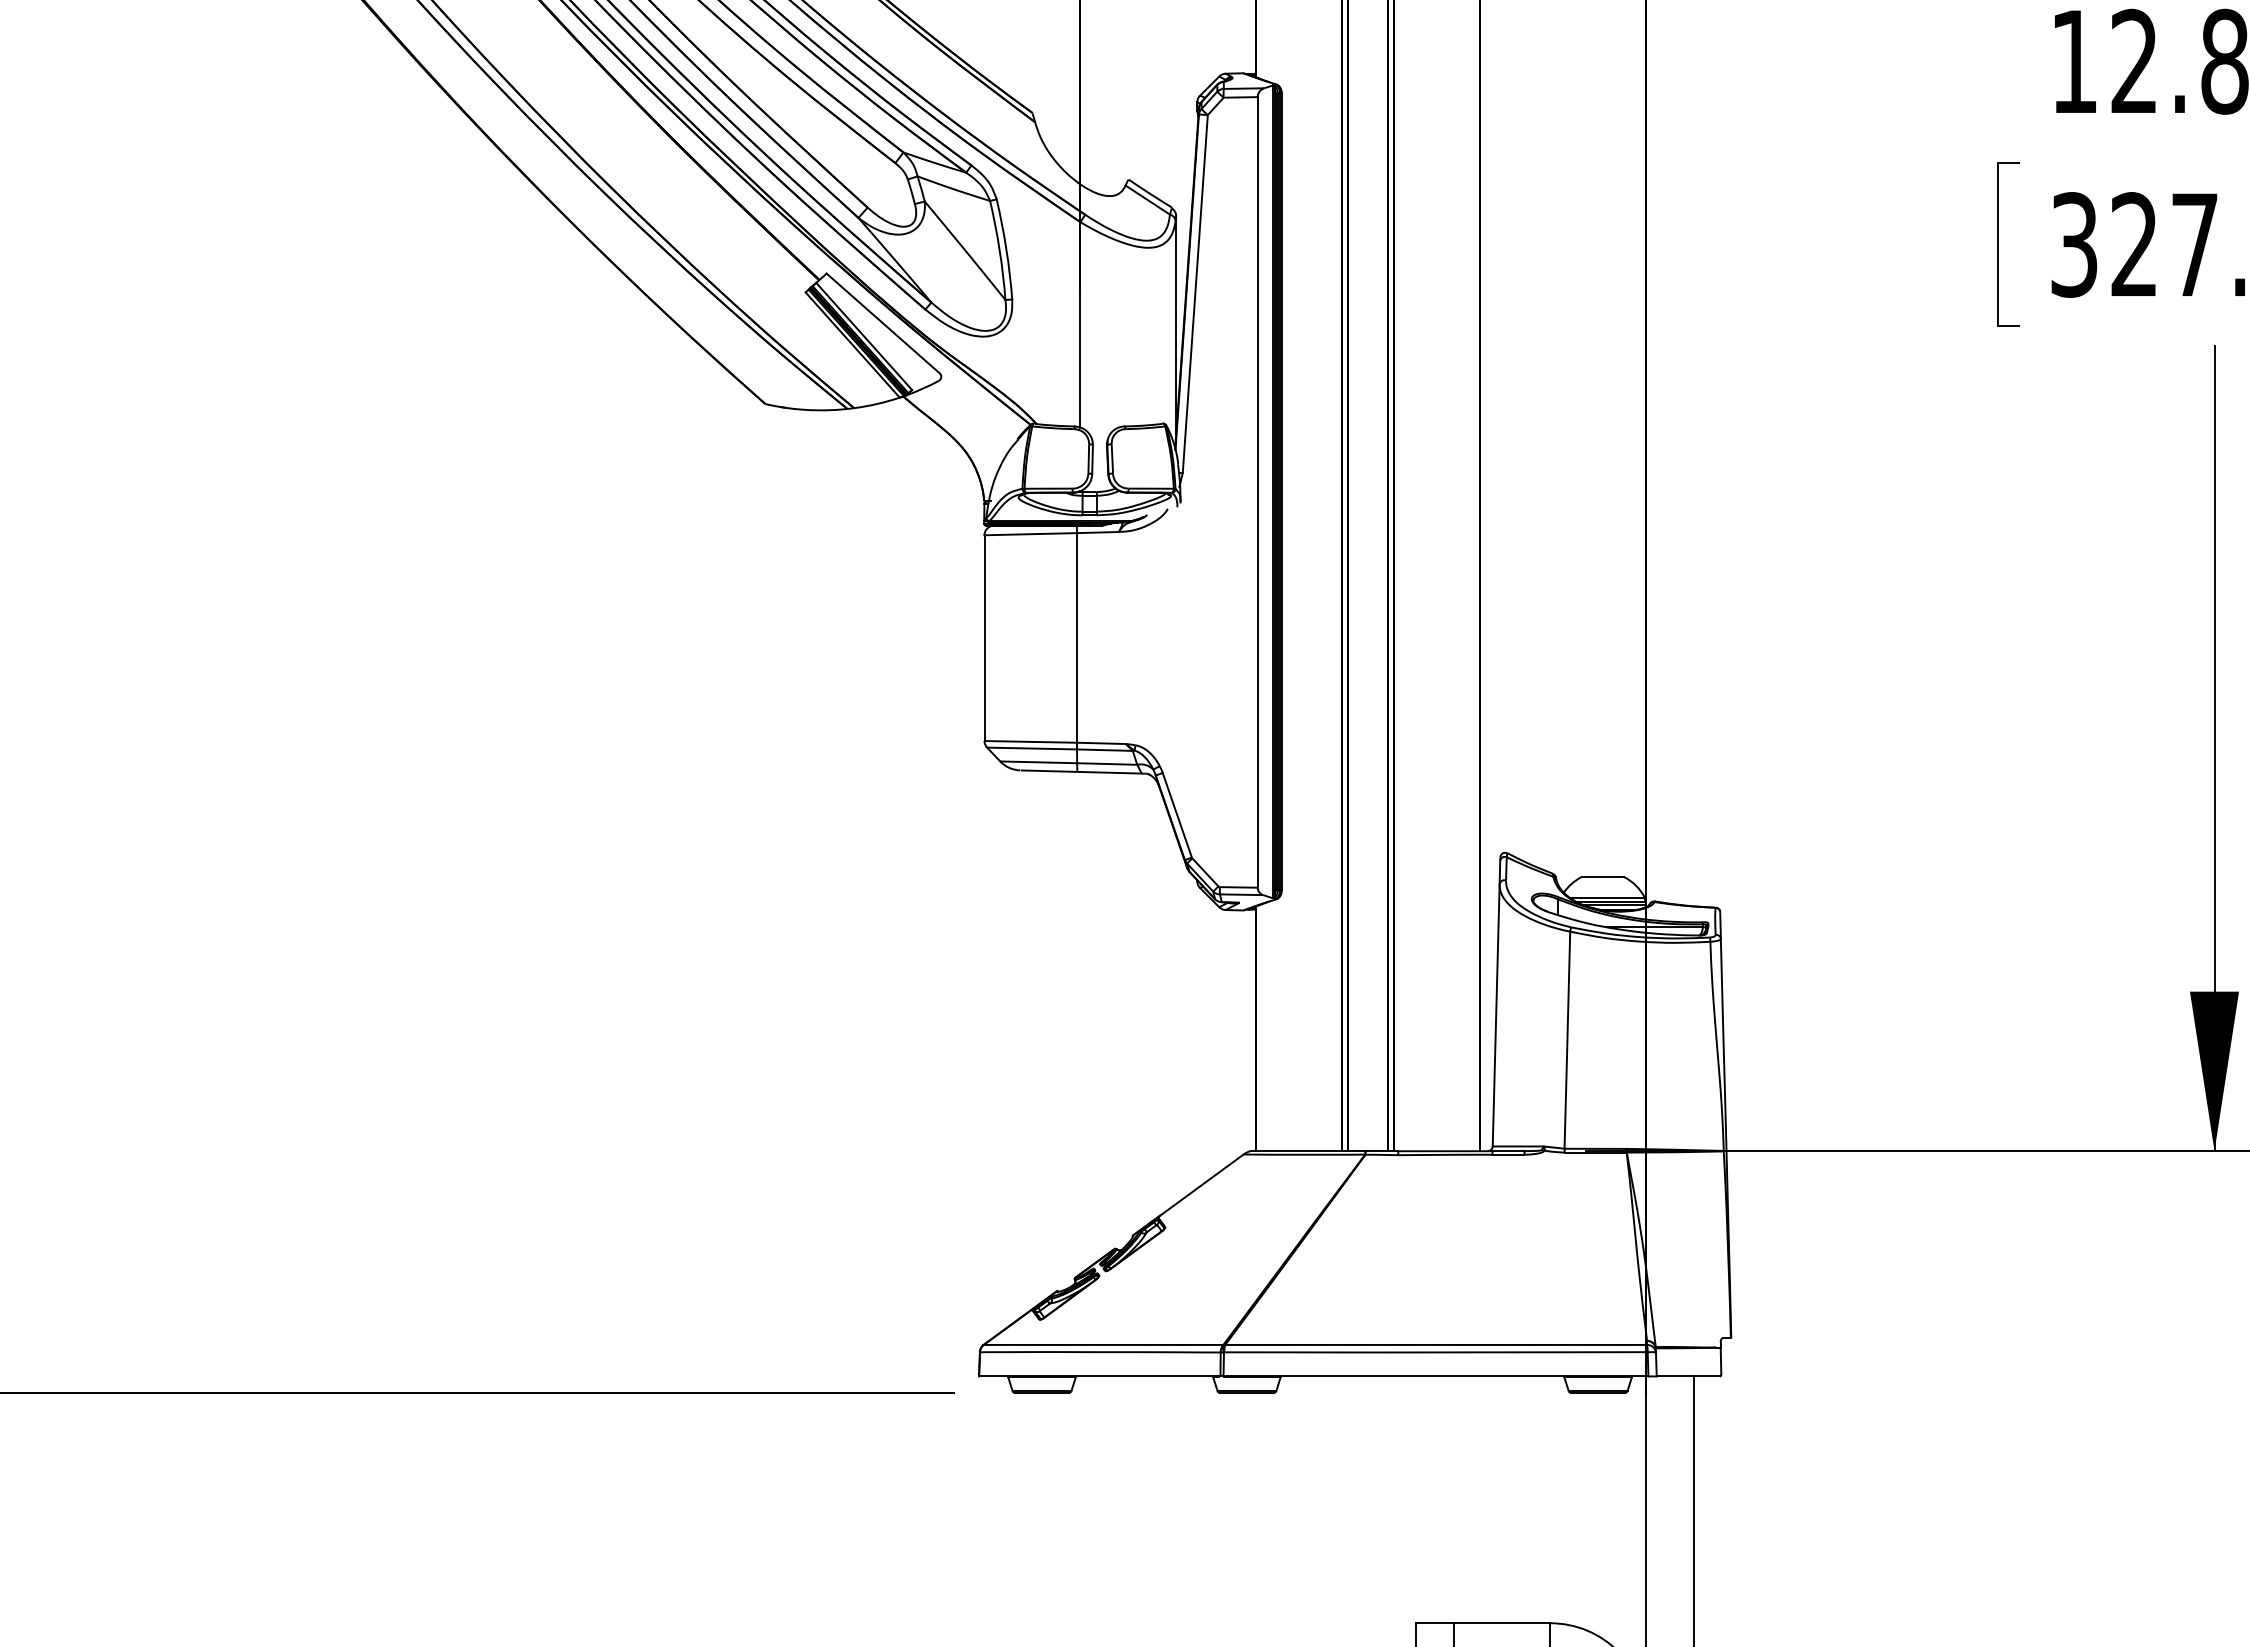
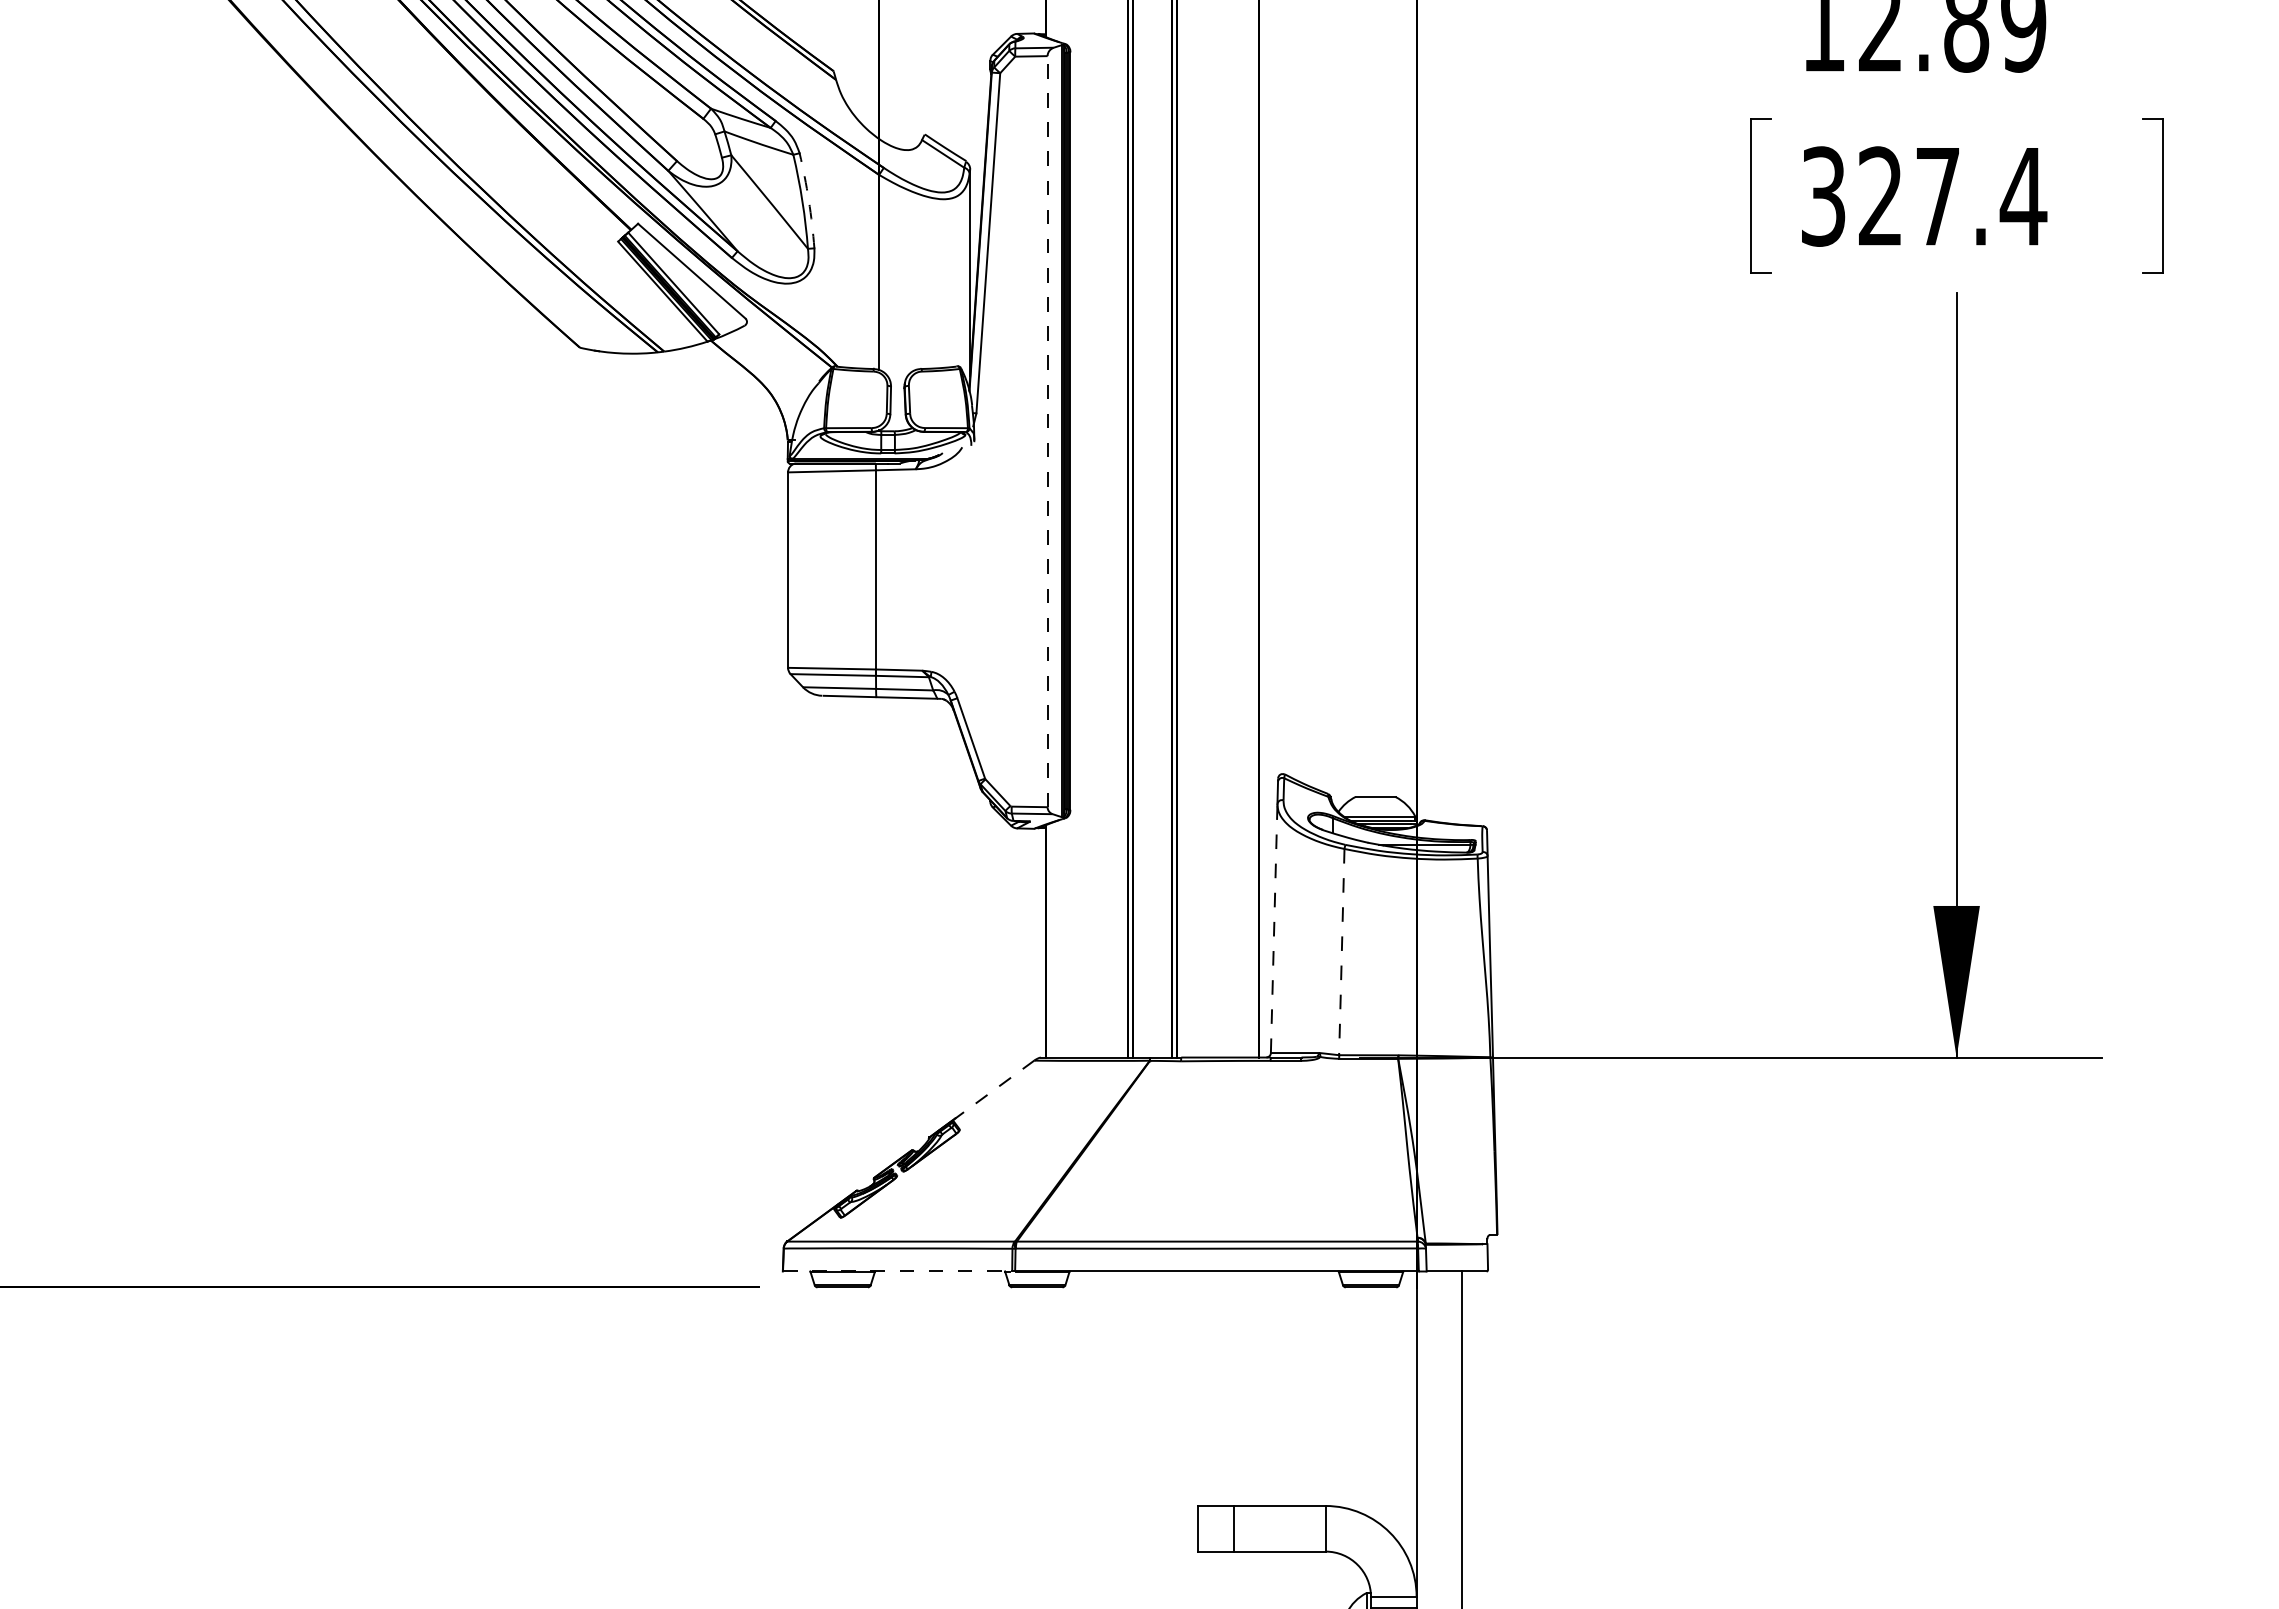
arc: (1006, 249) -> (808, 200), solid -> dashed
line: (1257, 492) -> (1047, 431), solid -> dashed
line: (1496, 1015) -> (1274, 928), solid -> dashed
line: (1567, 1041) -> (1341, 953), solid -> dashed
line: (1201, 1184) -> (994, 1089), solid -> dashed
line: (1099, 1376) -> (897, 1271), solid -> dashed

